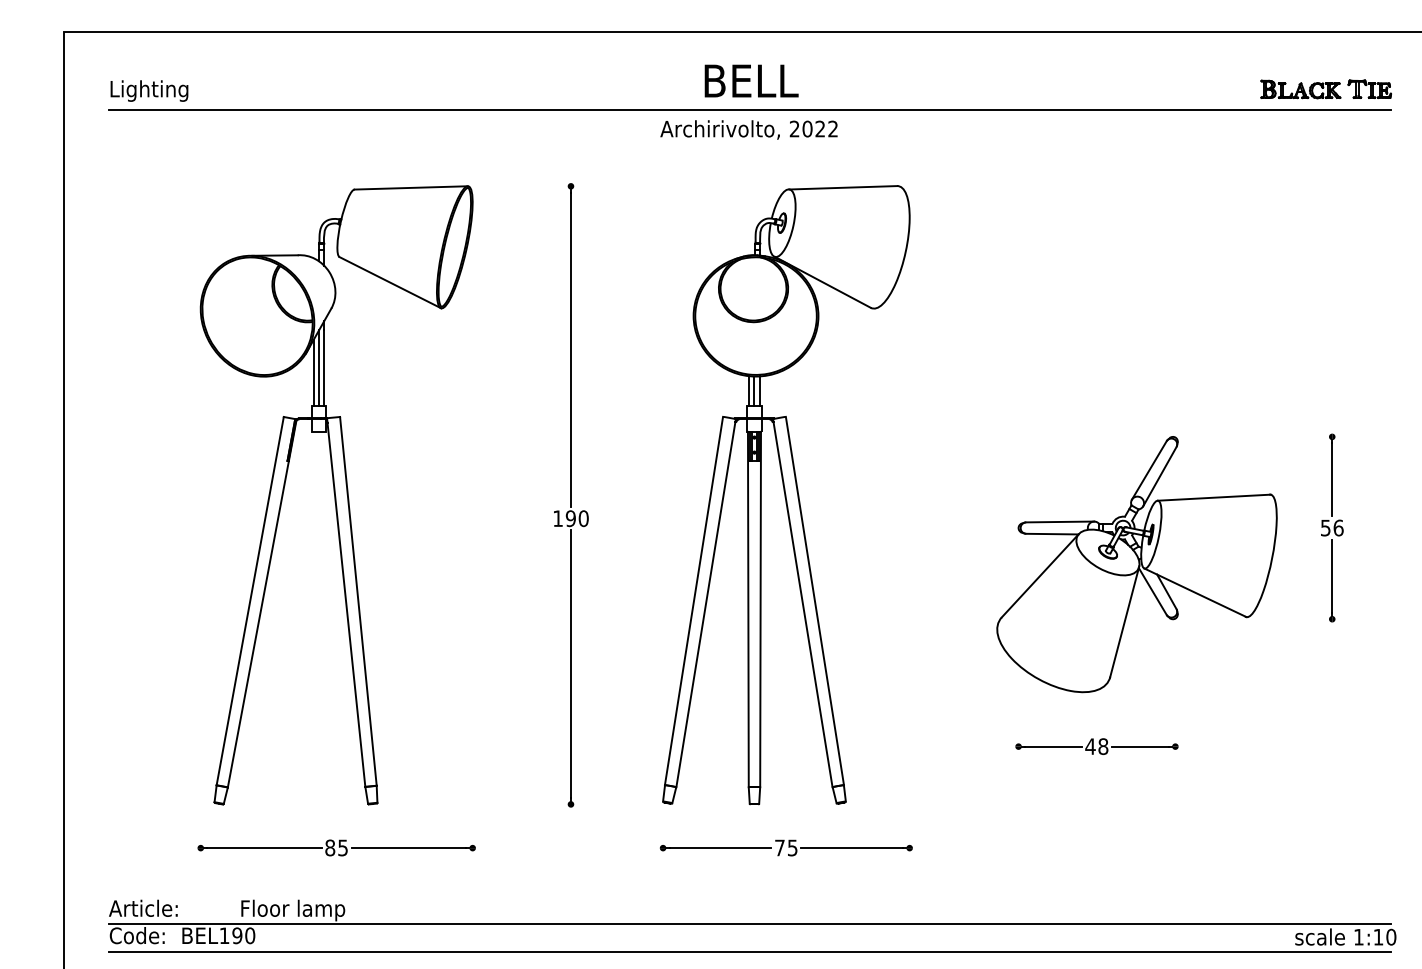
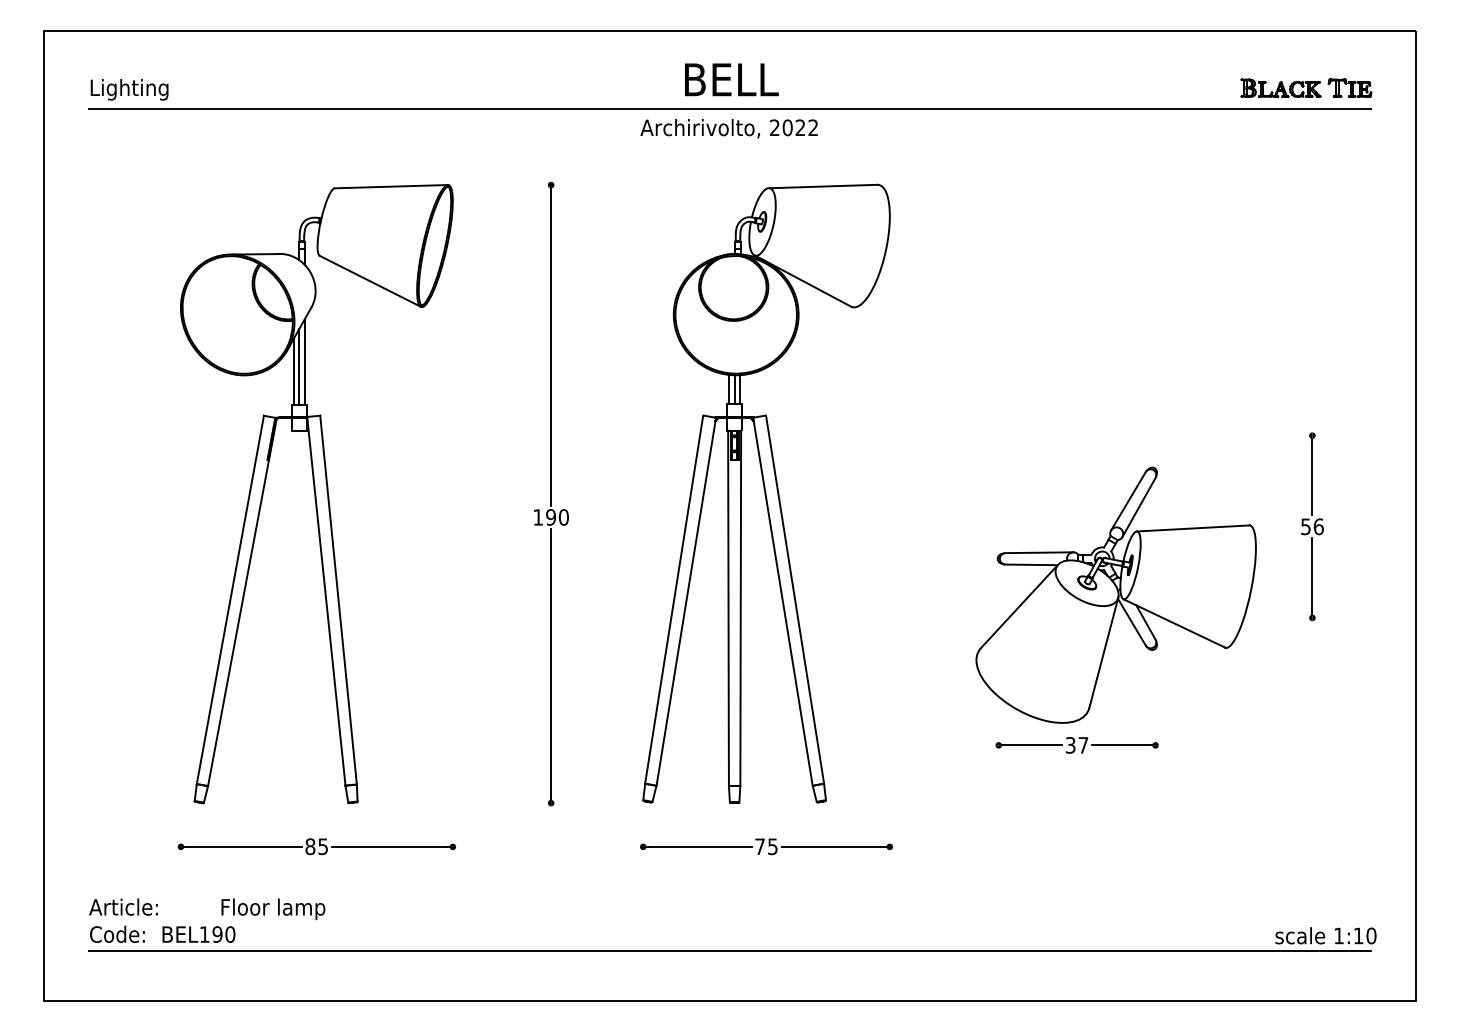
part: (1136, 563) -> (1115, 594), moved
text: (1096, 746) -> (1076, 745), 48 -> 37
line: (749, 923) -> (729, 922), removed

